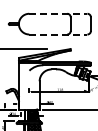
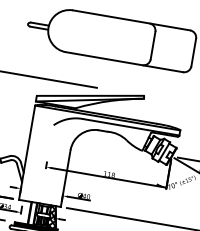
line: (58, 13) -> (131, 19), dashed -> solid
line: (58, 34) -> (124, 62), dashed -> solid

